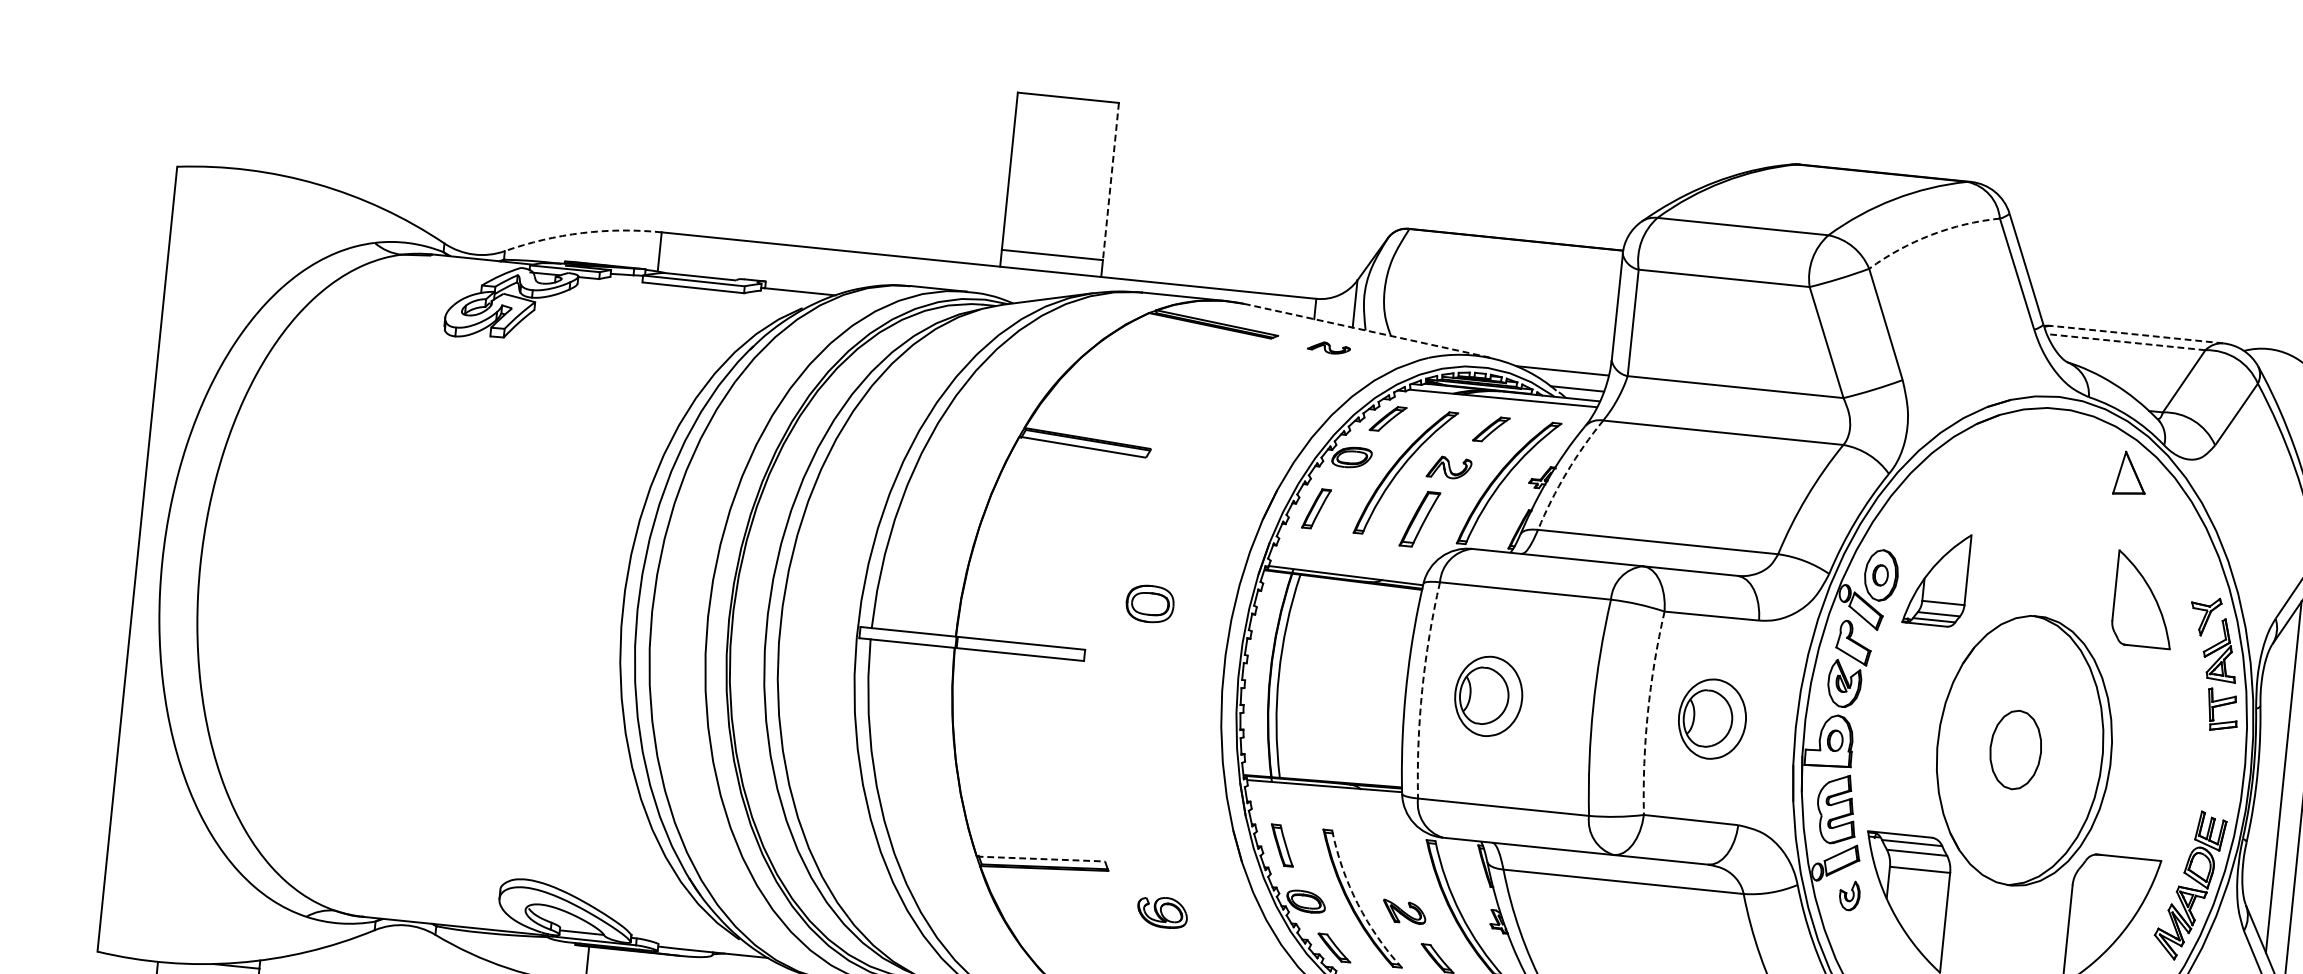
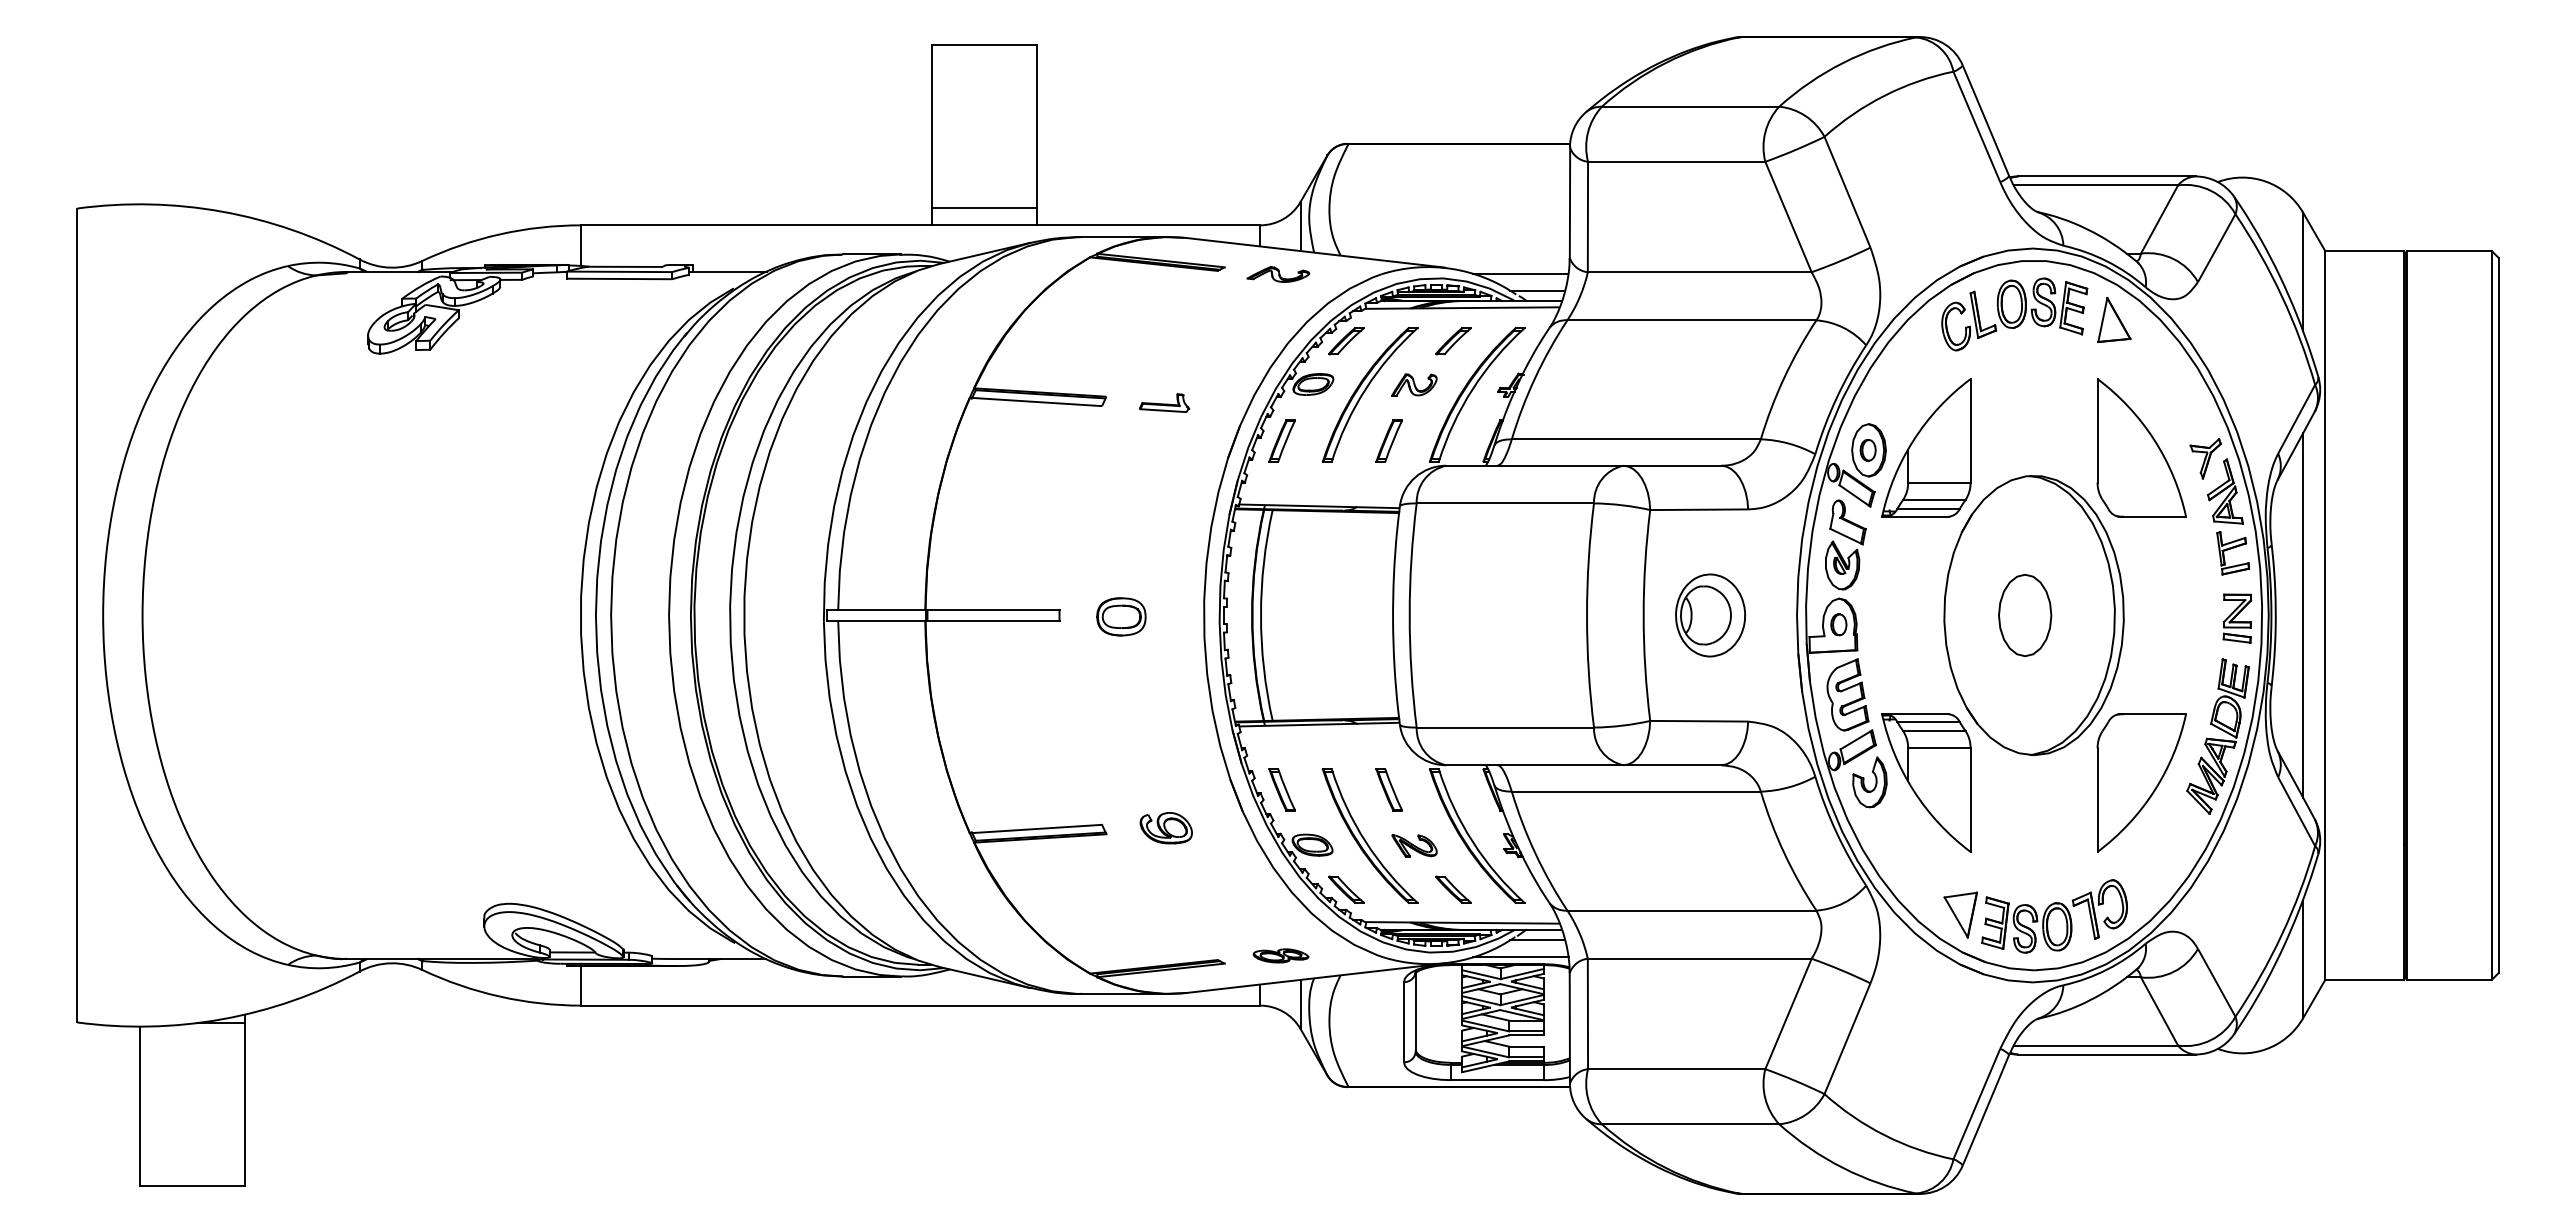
line: (1111, 181) -> (1037, 126), dashed -> solid
arc: (581, 233) -> (499, 234), dashed -> solid
arc: (1931, 234) -> (1884, 95), dashed -> solid
line: (1367, 330) -> (1315, 252), dashed -> solid
line: (2138, 334) -> (2107, 176), dashed -> solid
line: (2125, 342) -> (2095, 185), dashed -> solid
part: (1329, 348) -> (1278, 274), size x1.43
part: (2035, 458) -> (2014, 314), added
part: (1206, 460) -> (1164, 402), added
arc: (1566, 472) -> (1535, 377), dashed -> solid
part: (1418, 518) -> (1388, 440), size x0.71
part: (1937, 578) -> (1926, 447), size x1.43
part: (2144, 599) -> (2141, 447), size x1.43
part: (1150, 603) -> (1121, 616), moved
arc: (1422, 689) -> (1409, 615), dashed -> solid
part: (1488, 696) -> (1478, 615), removed
arc: (1647, 712) -> (1643, 615), dashed -> solid
part: (2220, 773) -> (2237, 618), added
part: (1384, 855) -> (1388, 789), added
line: (1041, 859) -> (1036, 829), dashed -> solid
part: (1849, 895) -> (1869, 782), size x1.67
arc: (1357, 903) -> (1365, 841), dashed -> solid
part: (1161, 912) -> (1165, 828), moved

